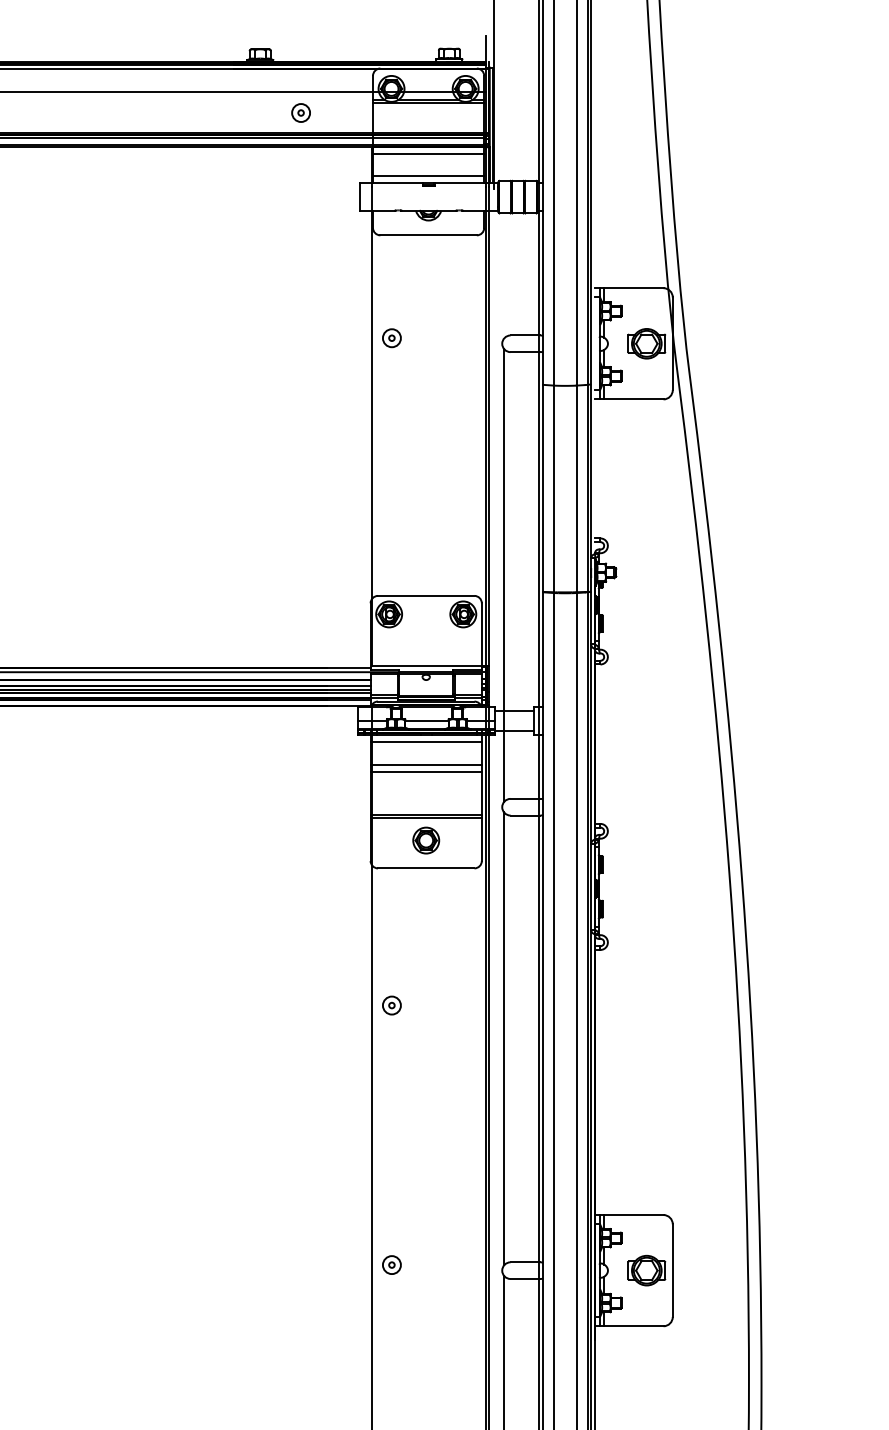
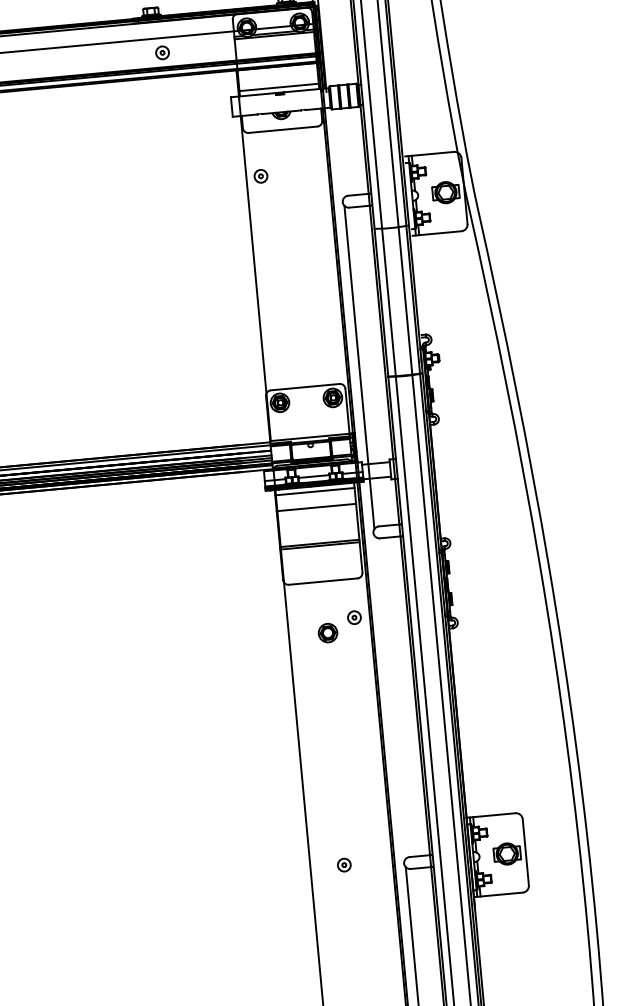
part: (300, 112) -> (162, 52), moved
line: (428, 153) -> (277, 71), removed
part: (391, 338) -> (260, 176), moved
line: (425, 771) -> (316, 512), removed
part: (426, 840) -> (328, 633), moved
part: (391, 1005) -> (354, 617), moved
line: (504, 1038) -> (390, 697), removed
part: (391, 1264) -> (343, 864), moved

